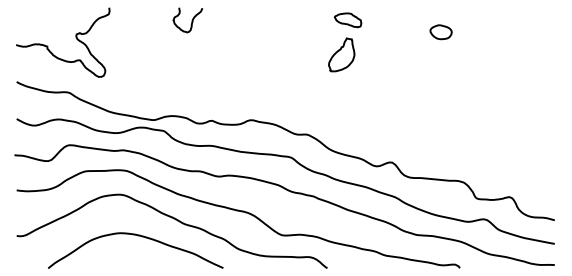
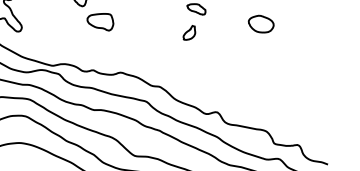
part: (440, 31) -> (260, 23), size x1.67
part: (214, 50) -> (100, 20), added
part: (341, 54) -> (189, 32), size x0.62

